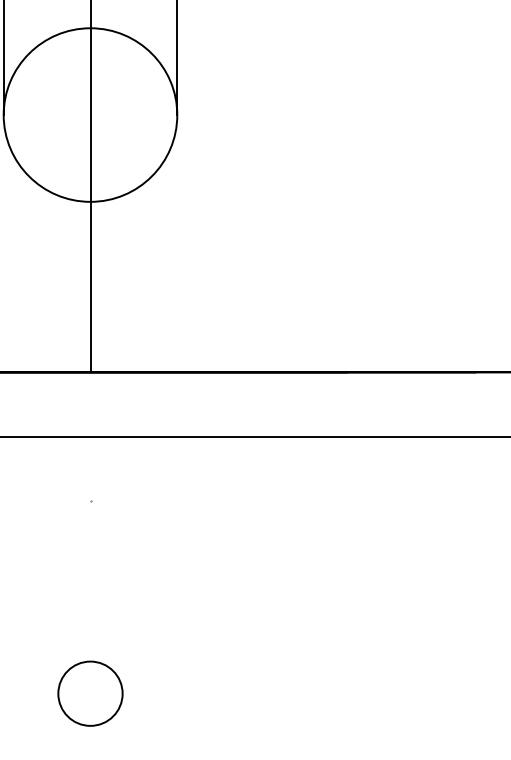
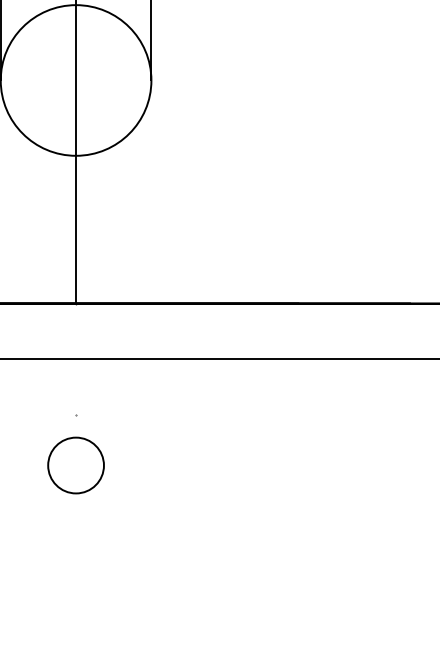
circle: (90, 693) -> (76, 465), moved

